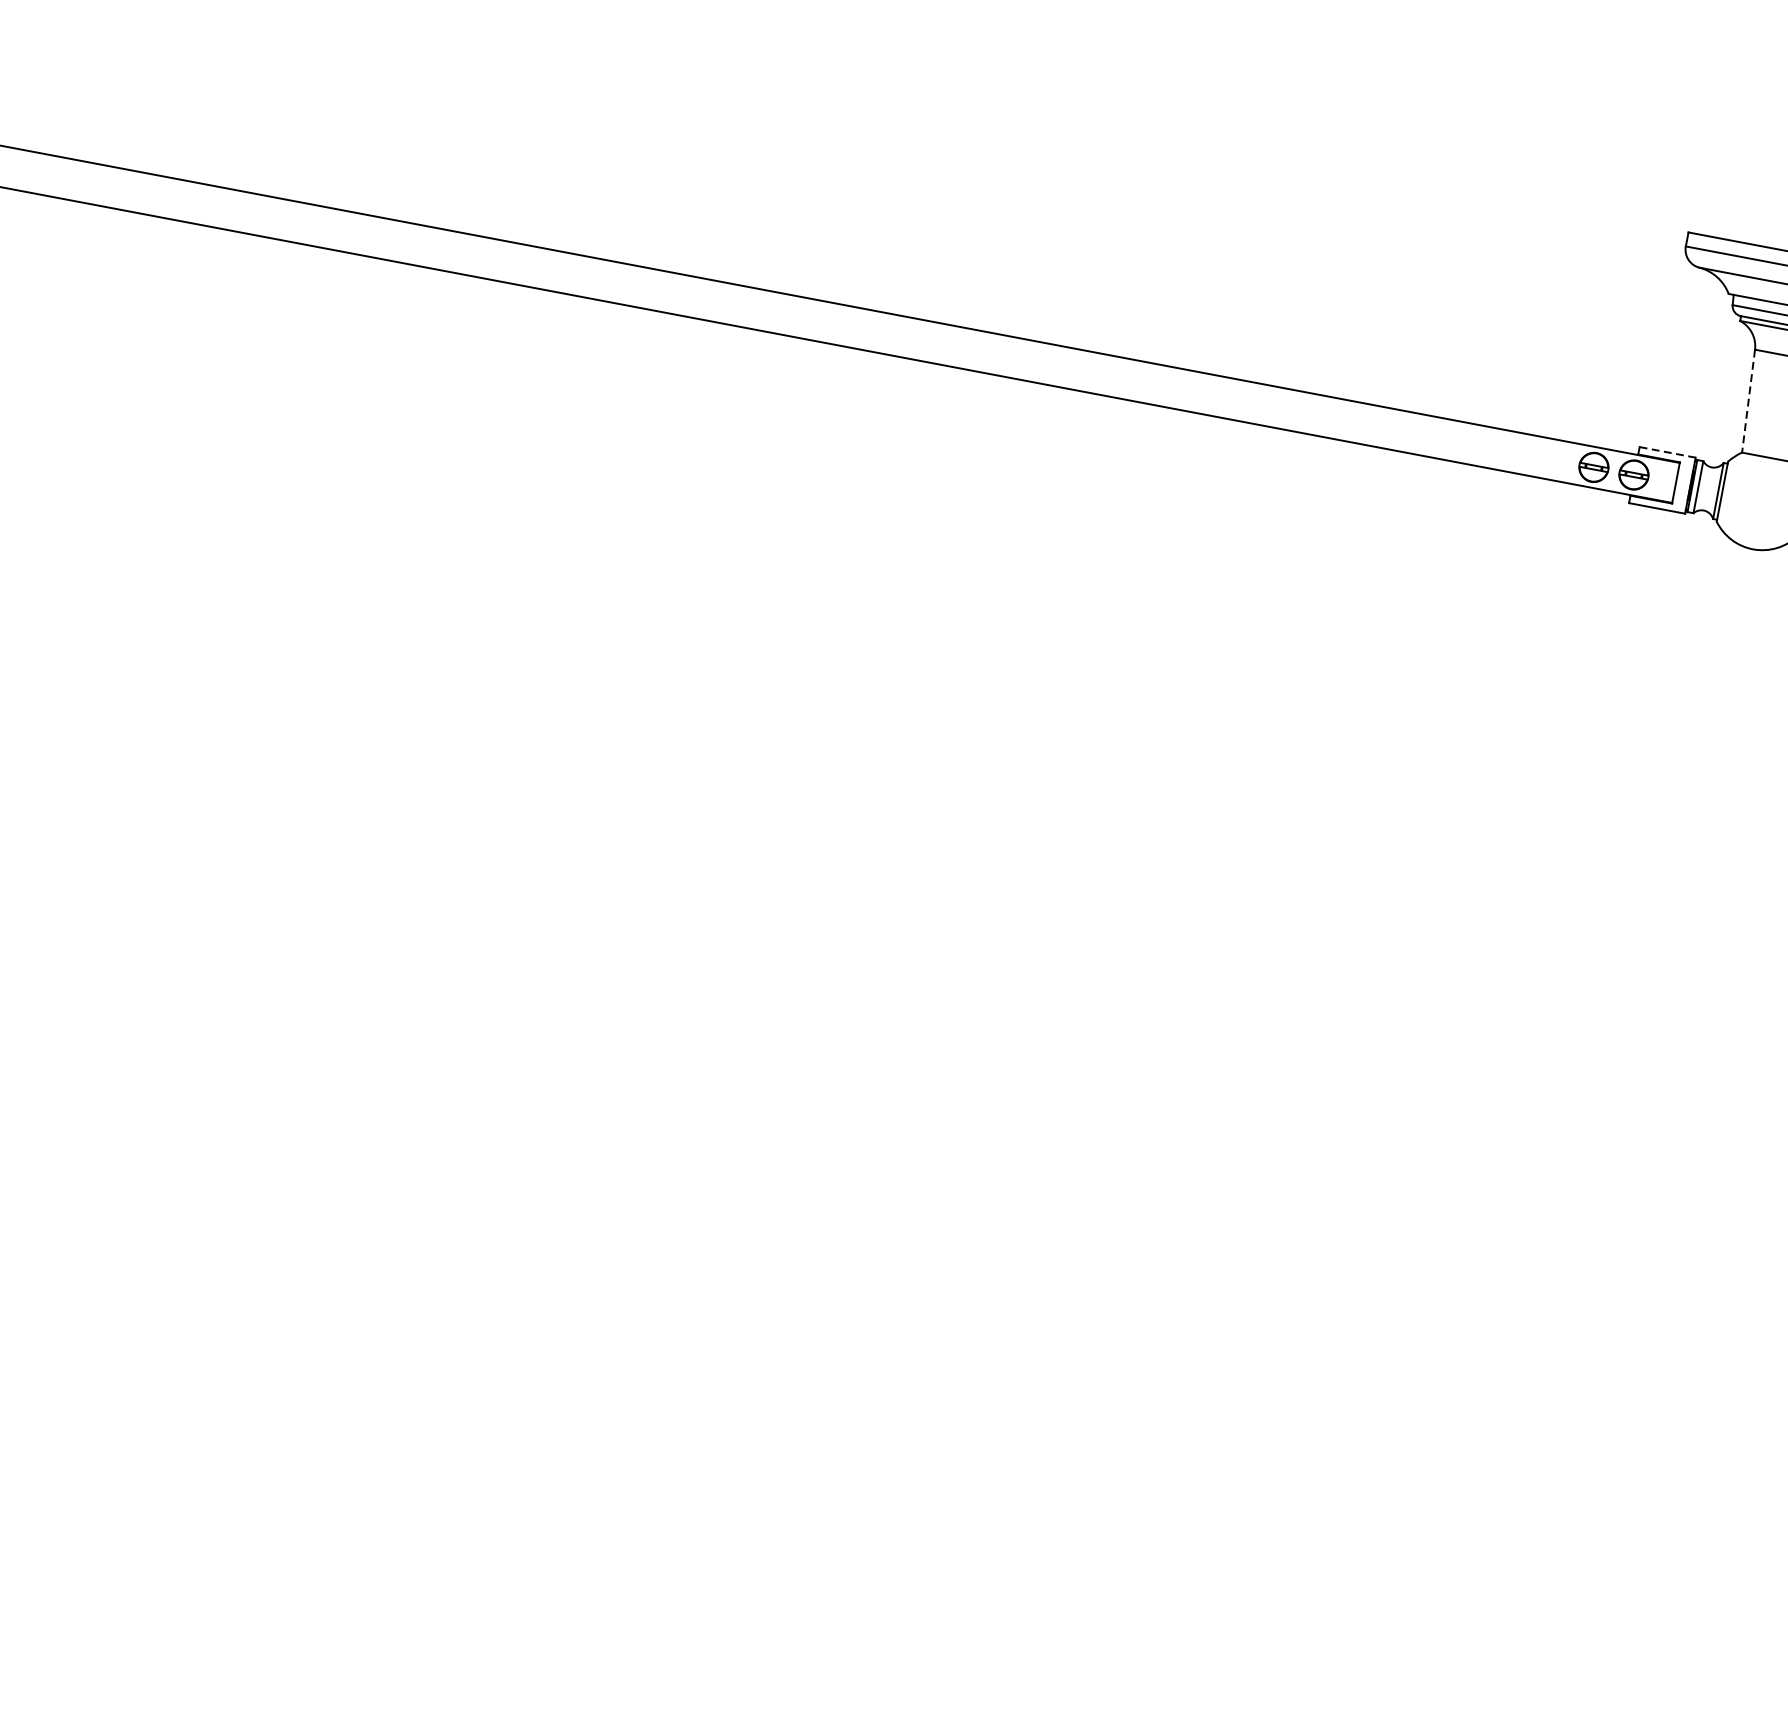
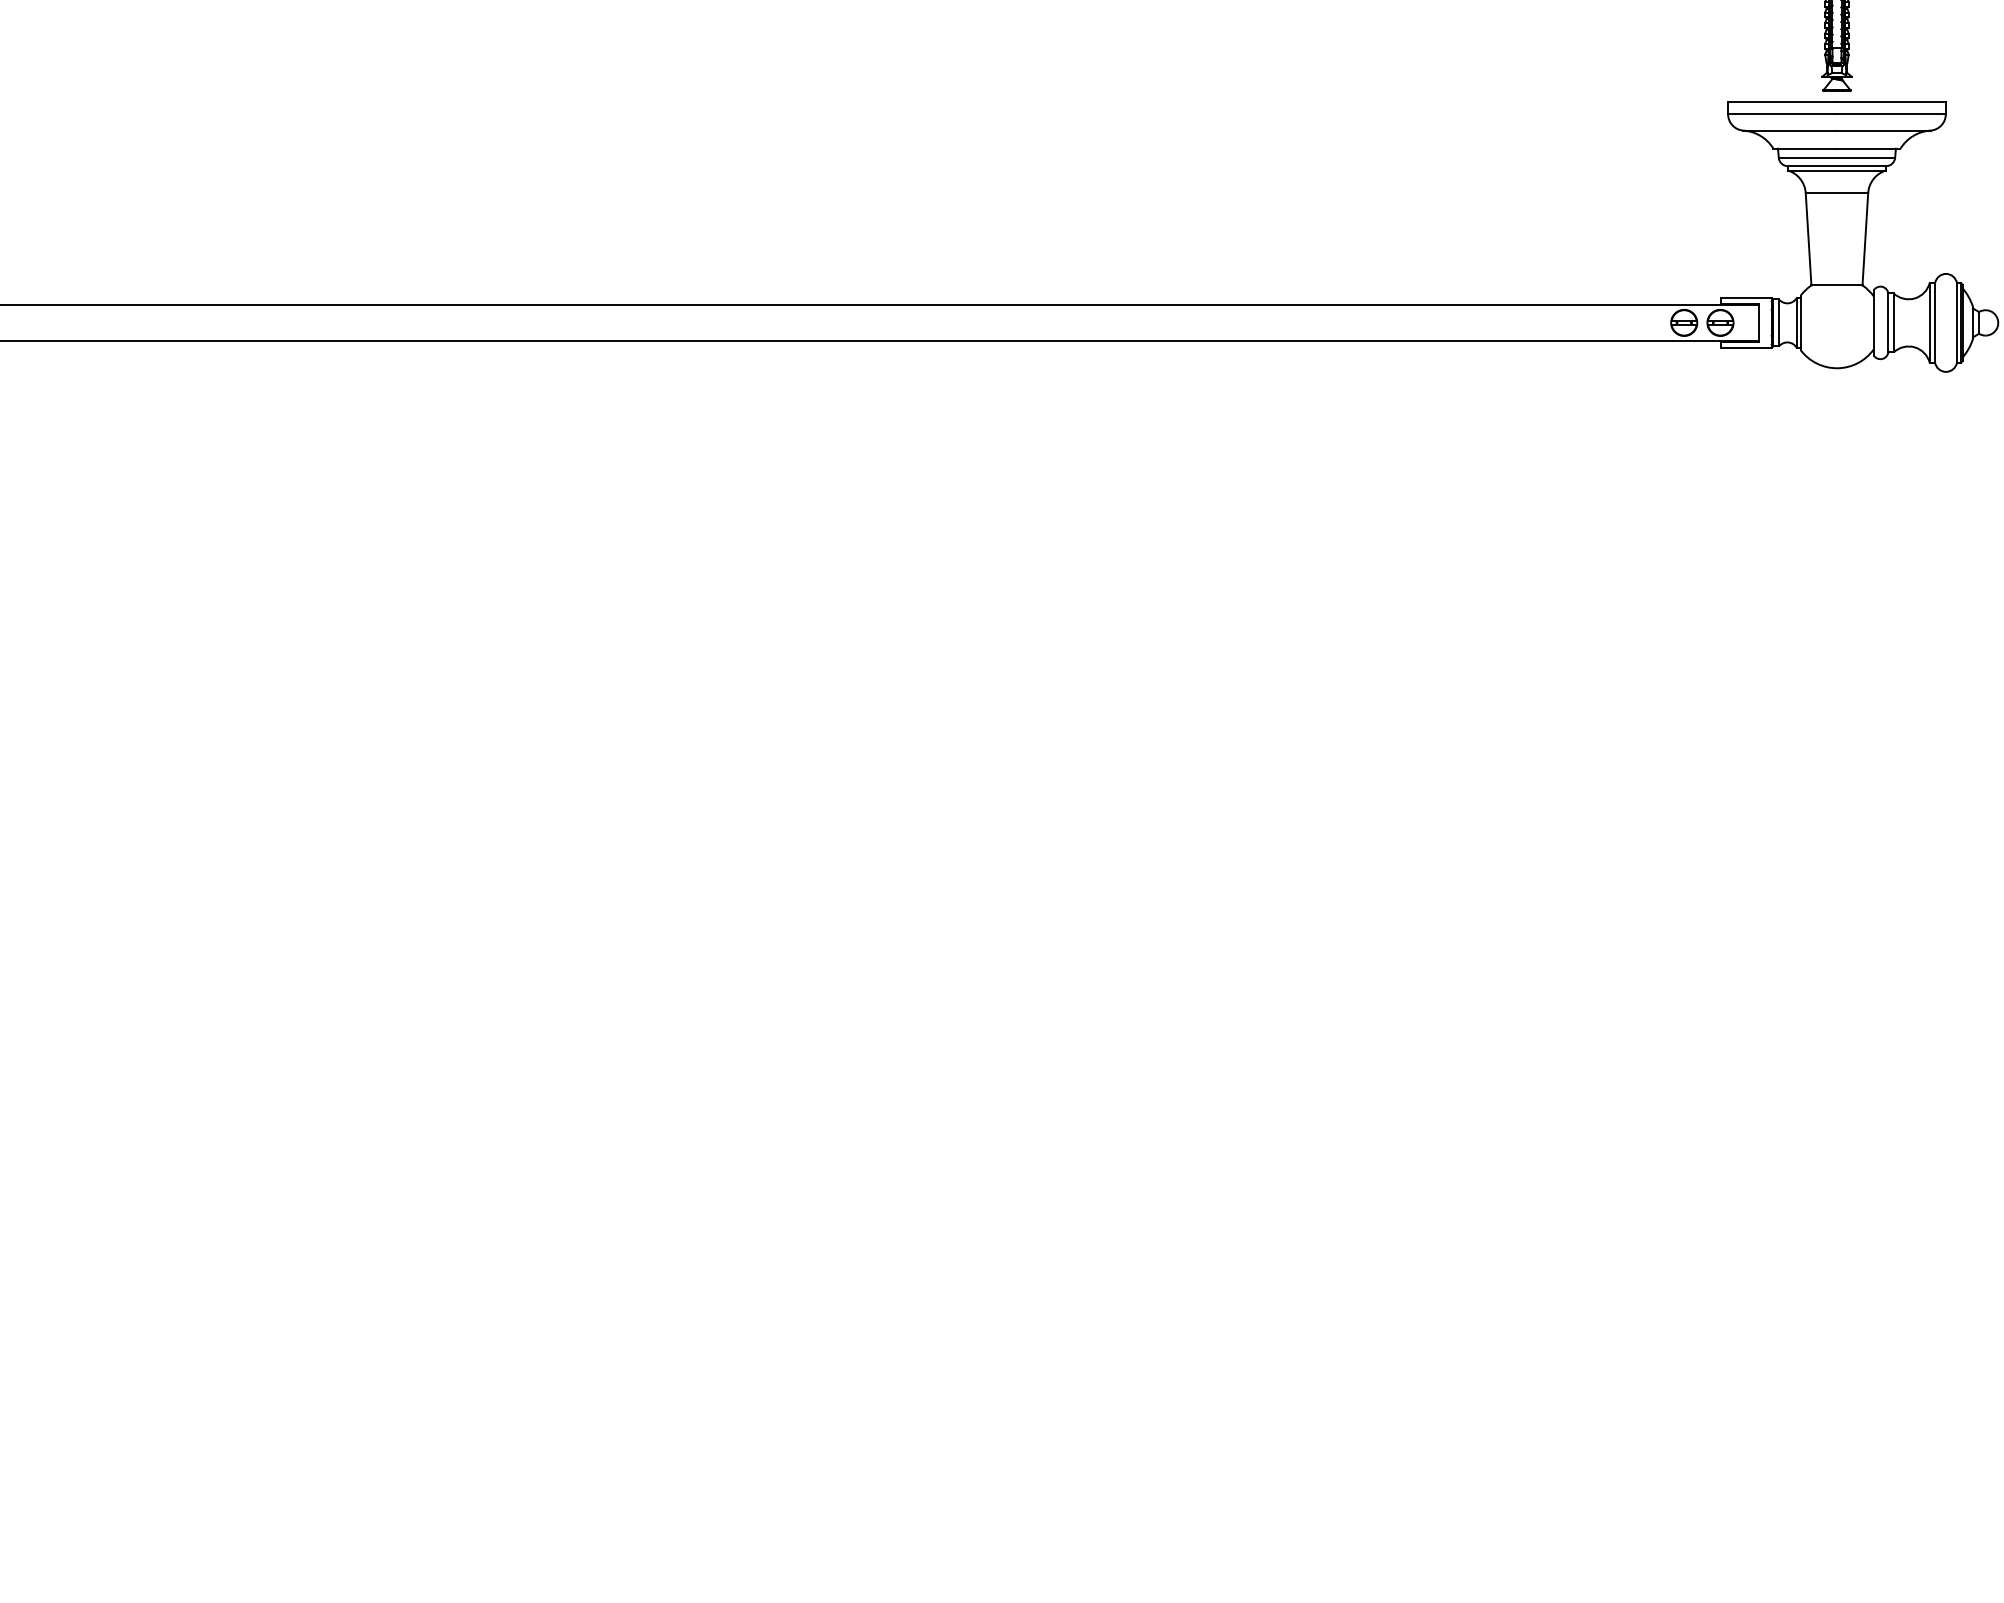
line: (1748, 401) -> (1808, 239), dashed -> solid
line: (1667, 452) -> (1746, 297), dashed -> solid

